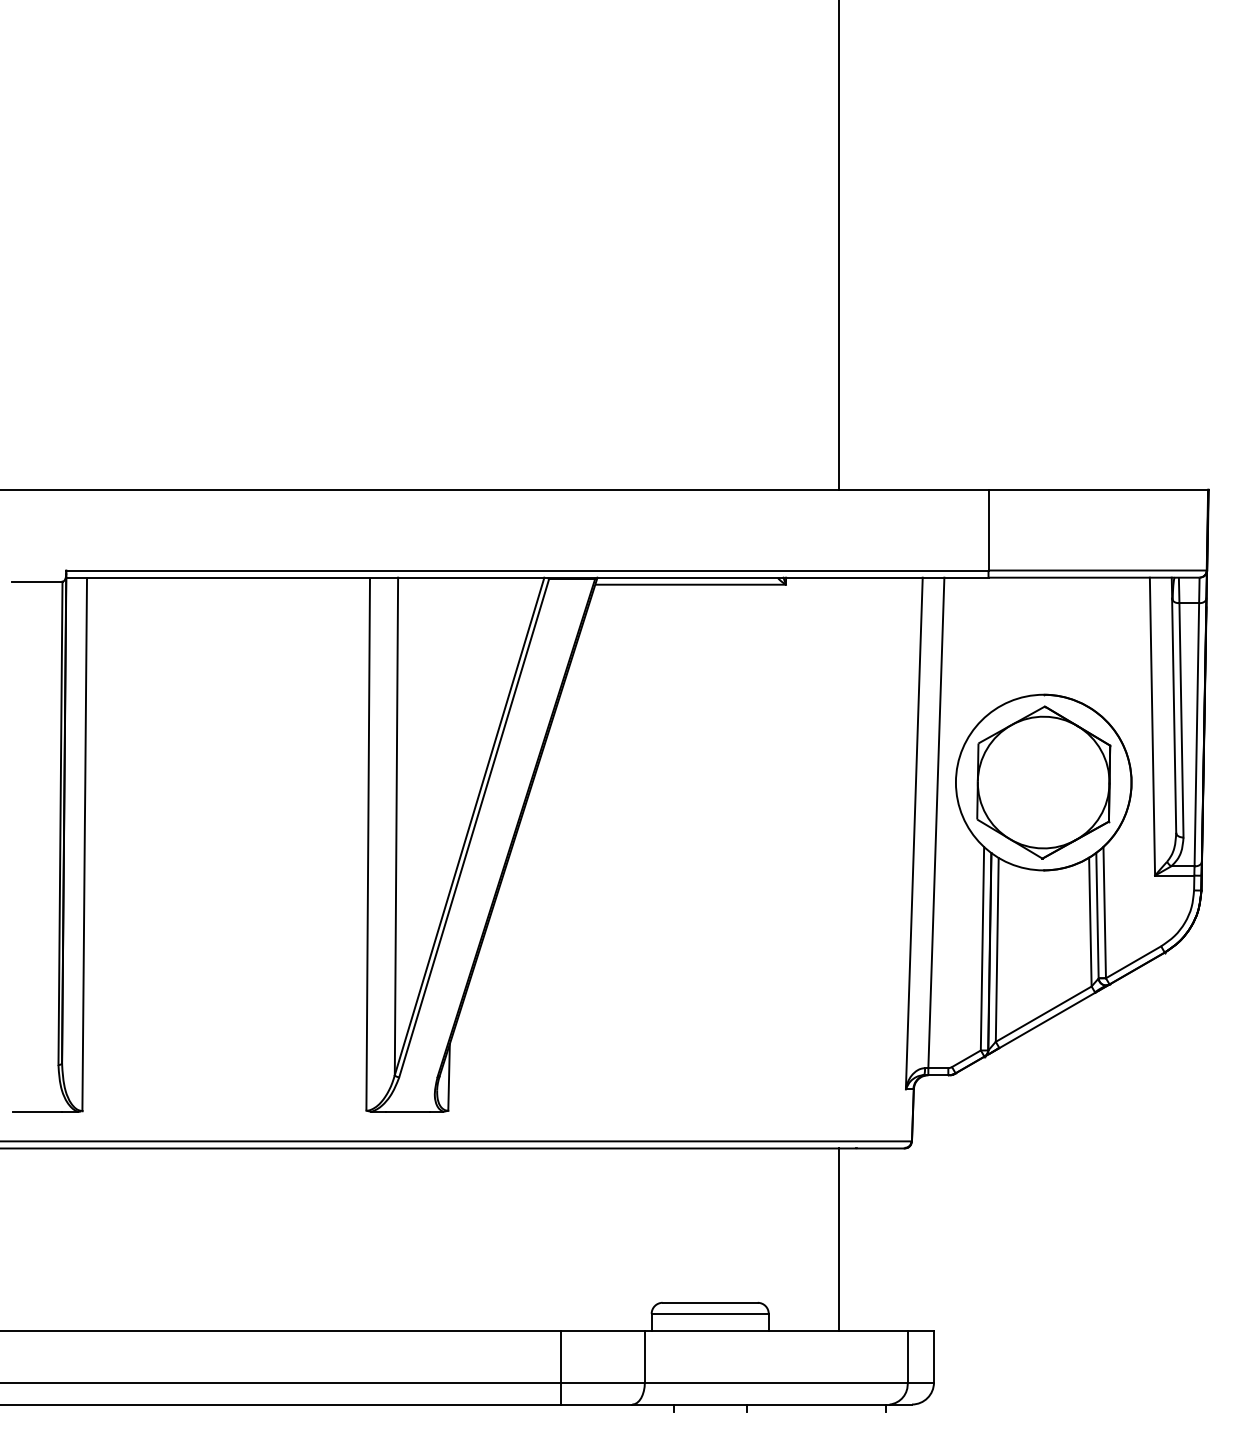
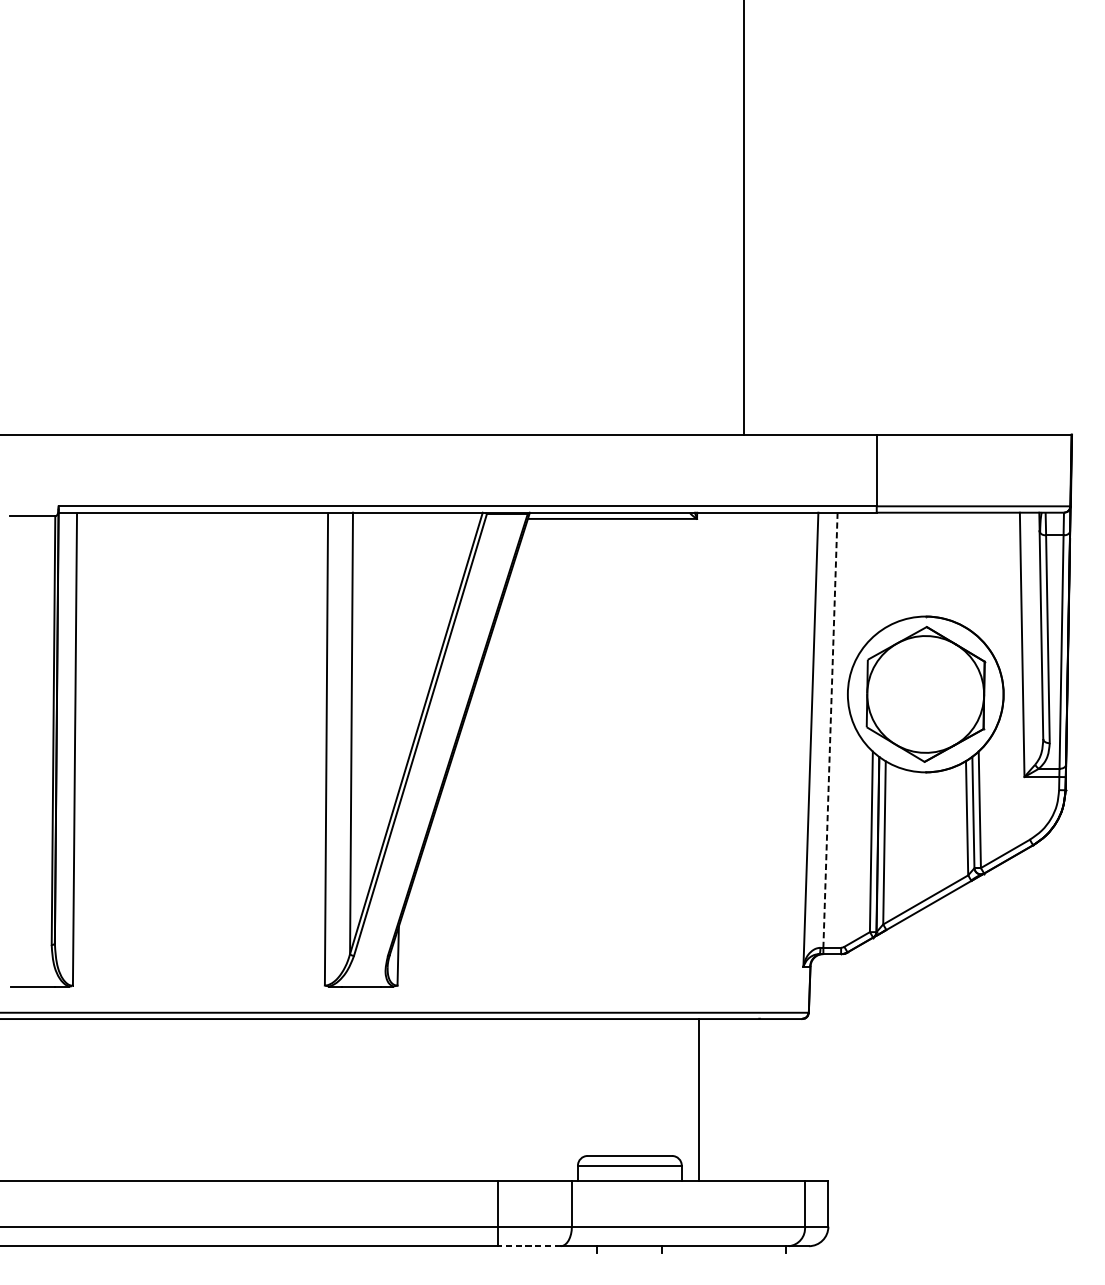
line: (936, 823) -> (830, 730), solid -> dashed
line: (838, 1239) -> (698, 1099), moved
line: (596, 1404) -> (528, 1246), solid -> dashed

